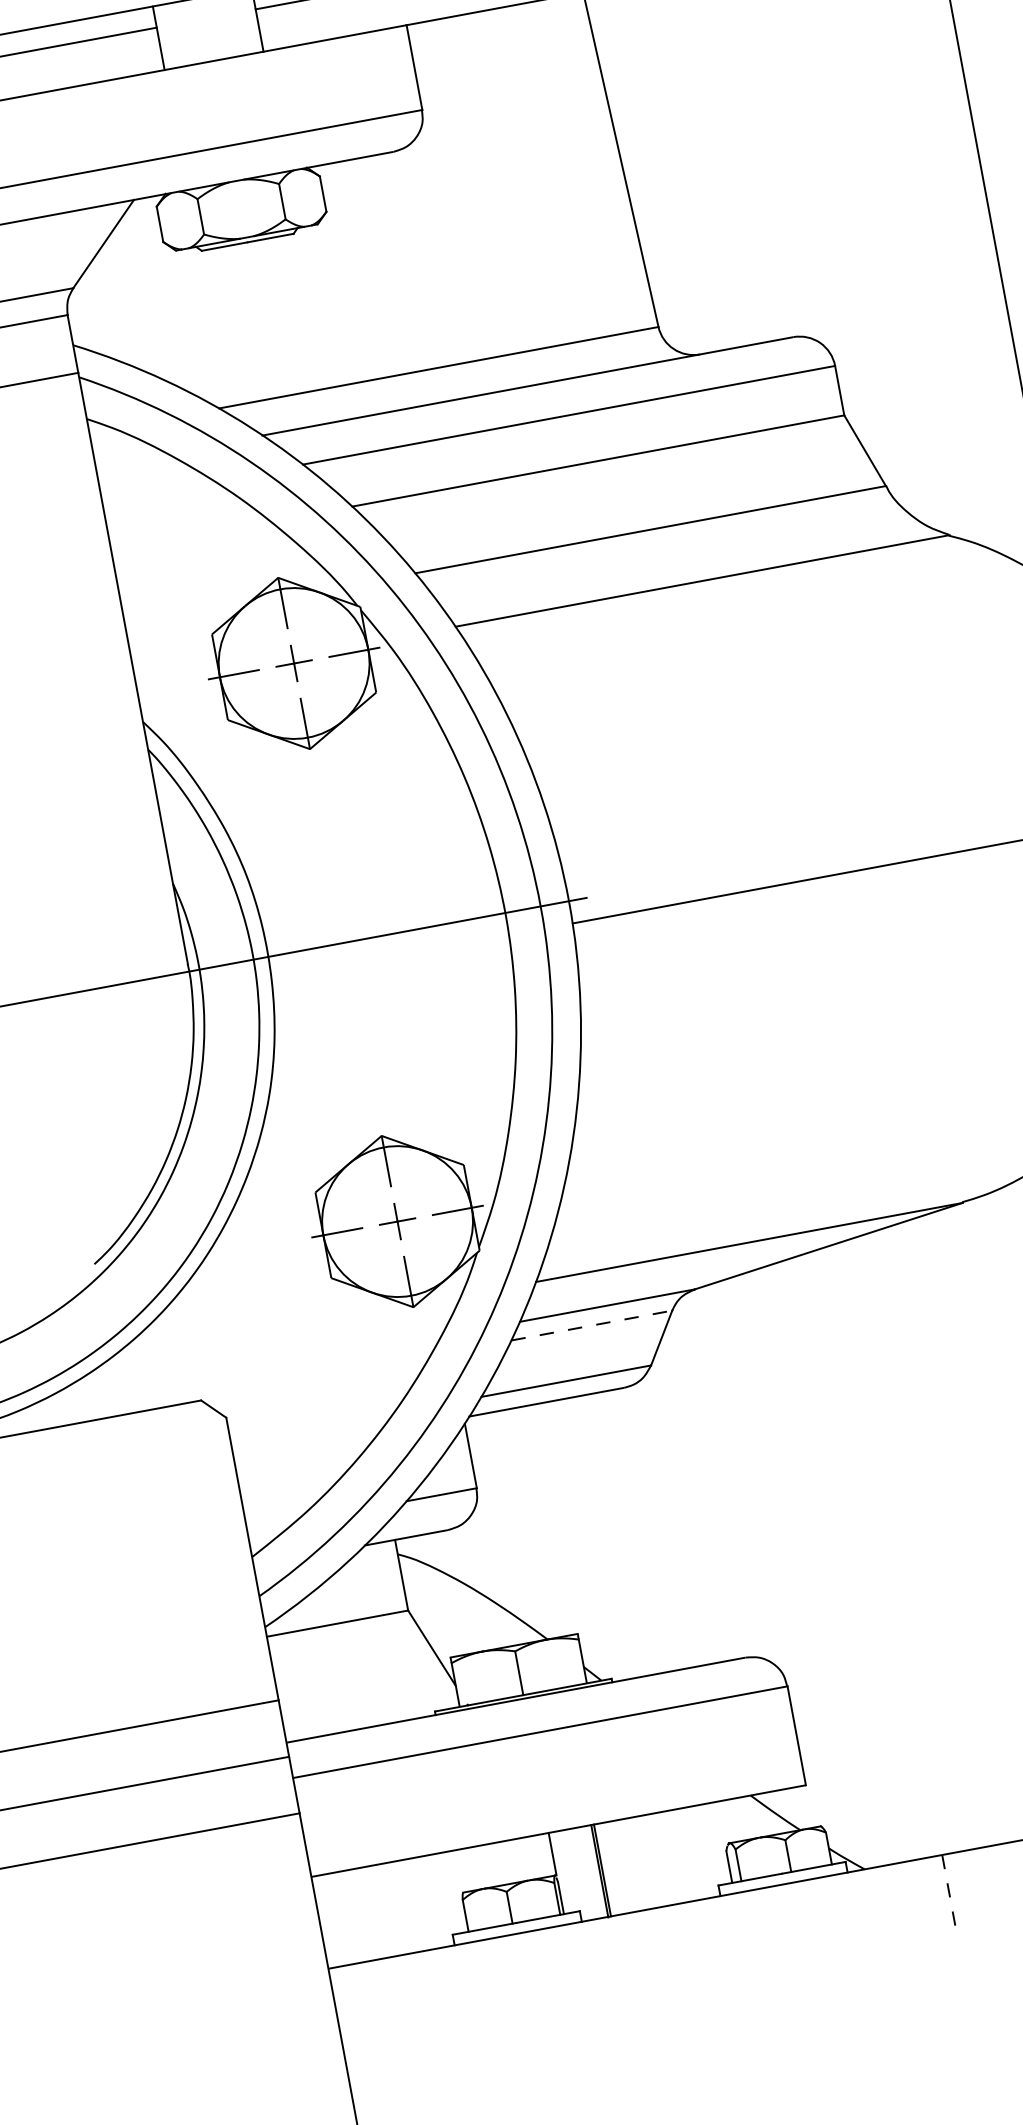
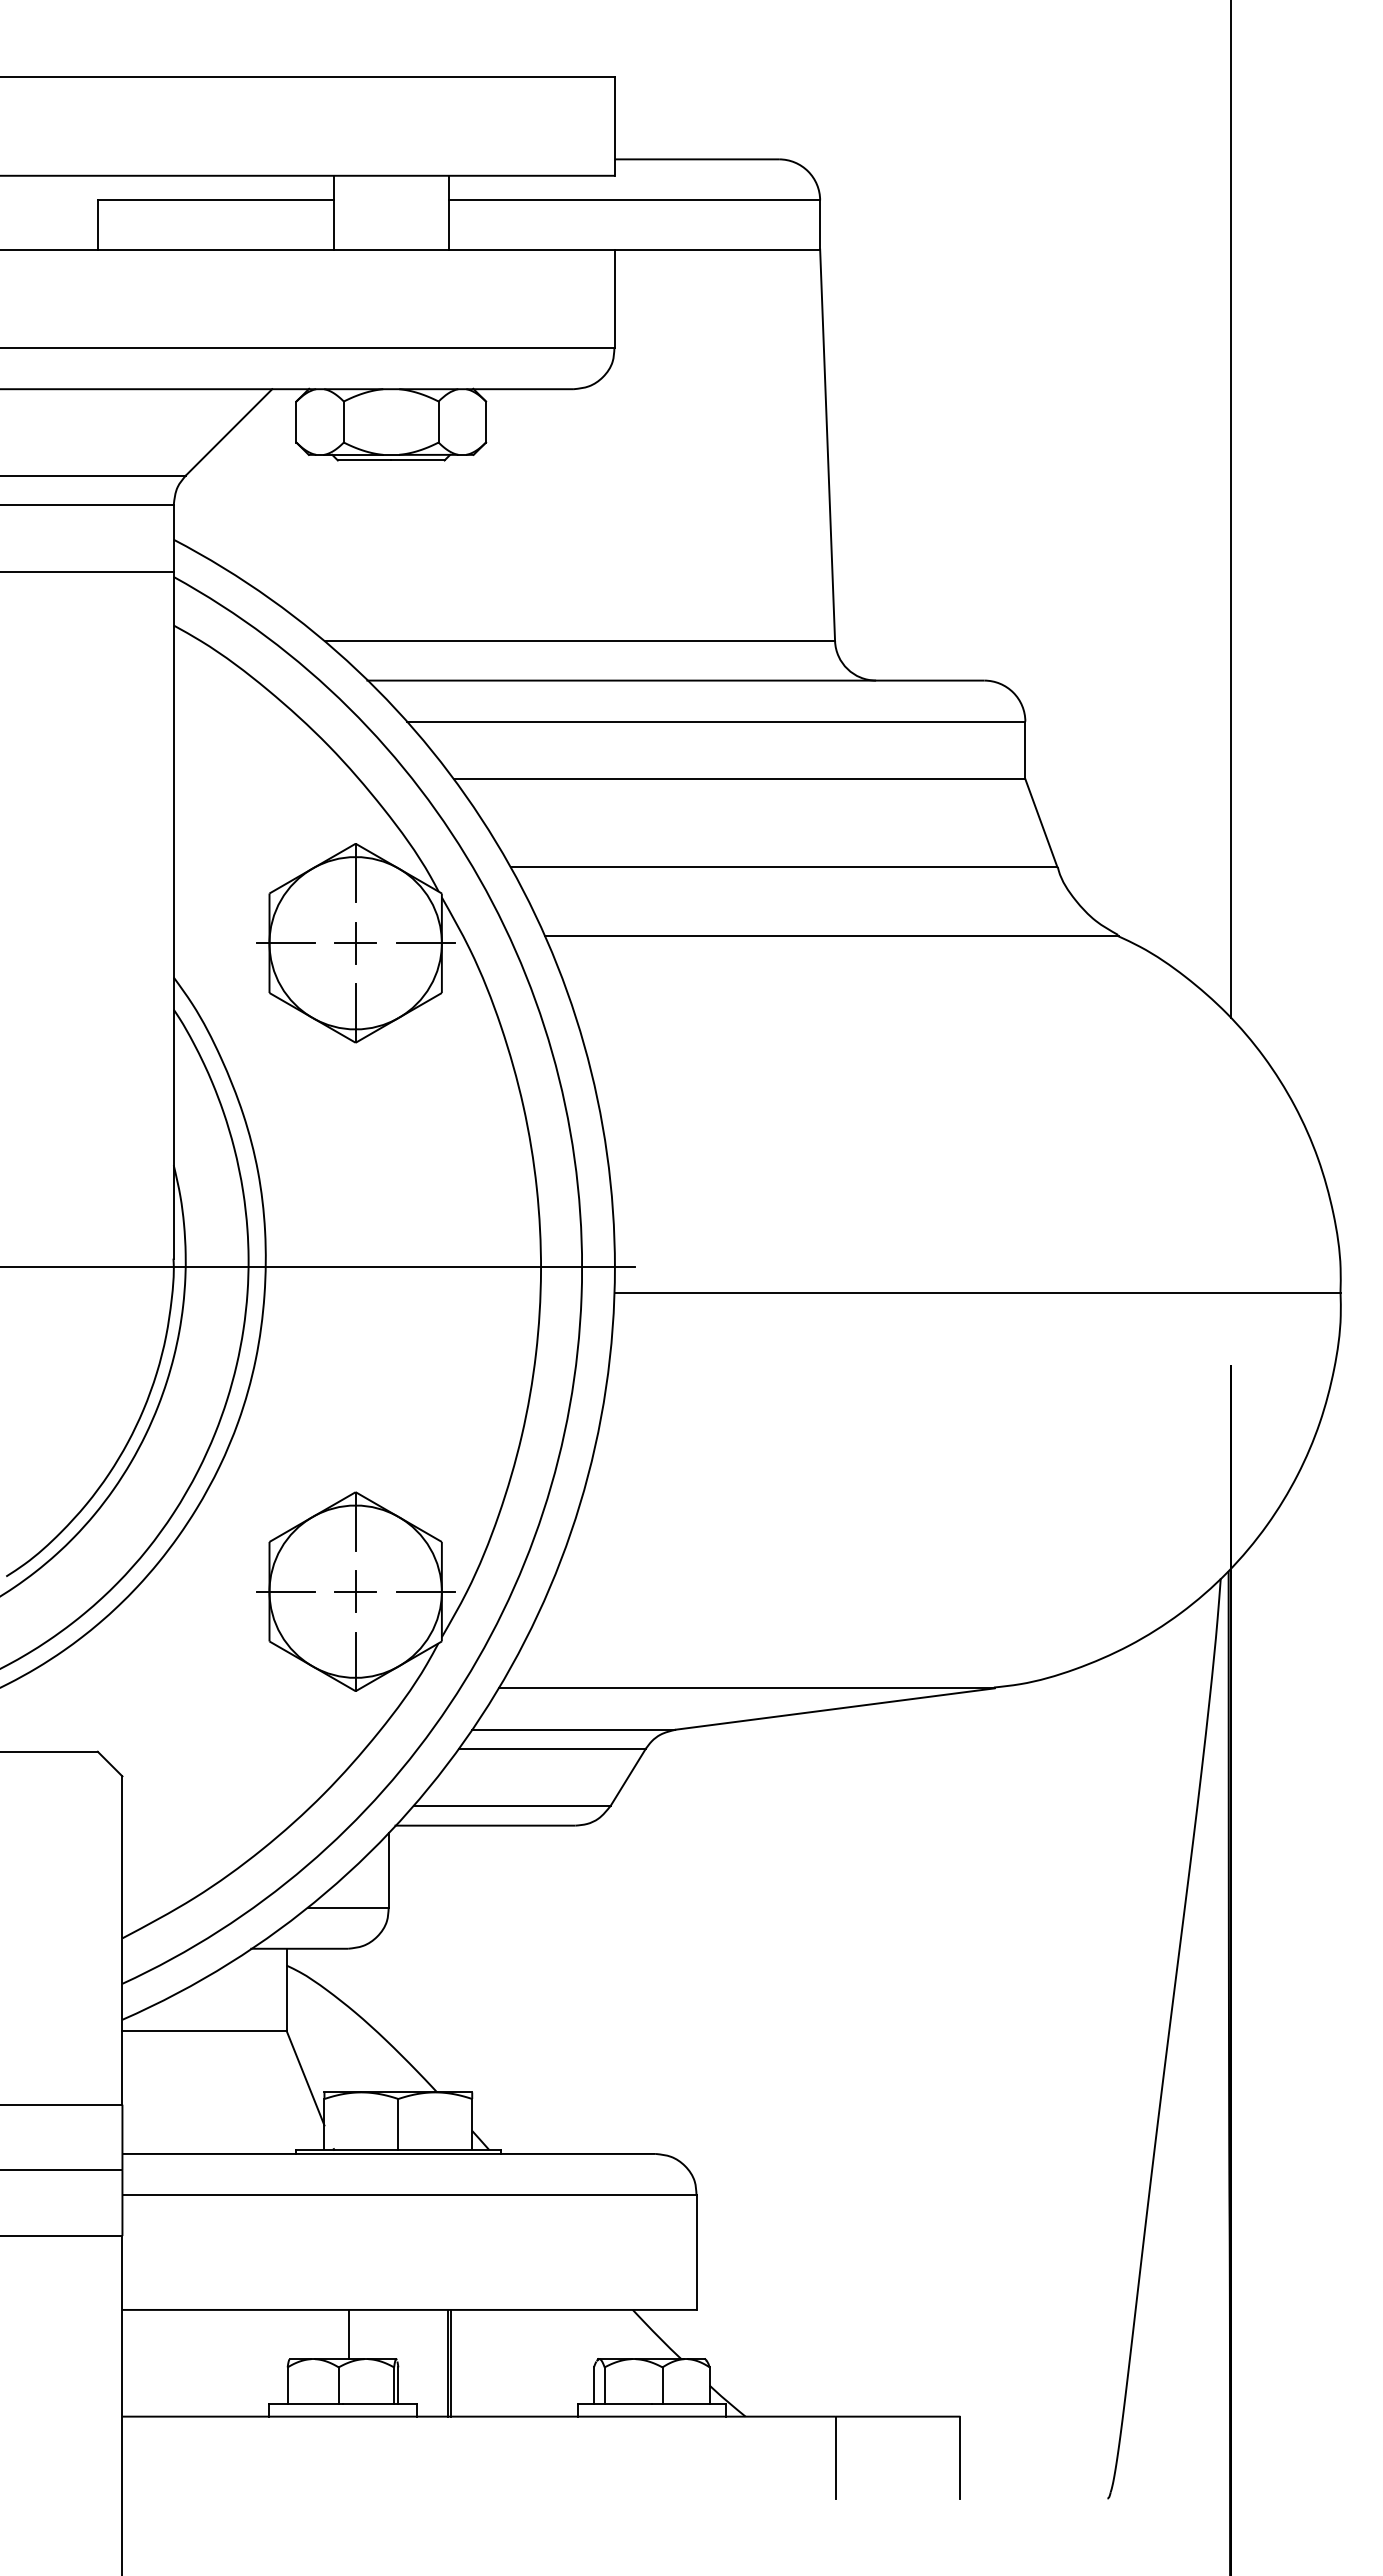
line: (591, 1325) -> (552, 1748), dashed -> solid
line: (552, 1854) -> (349, 2334), moved
line: (948, 1890) -> (835, 2457), dashed -> solid

